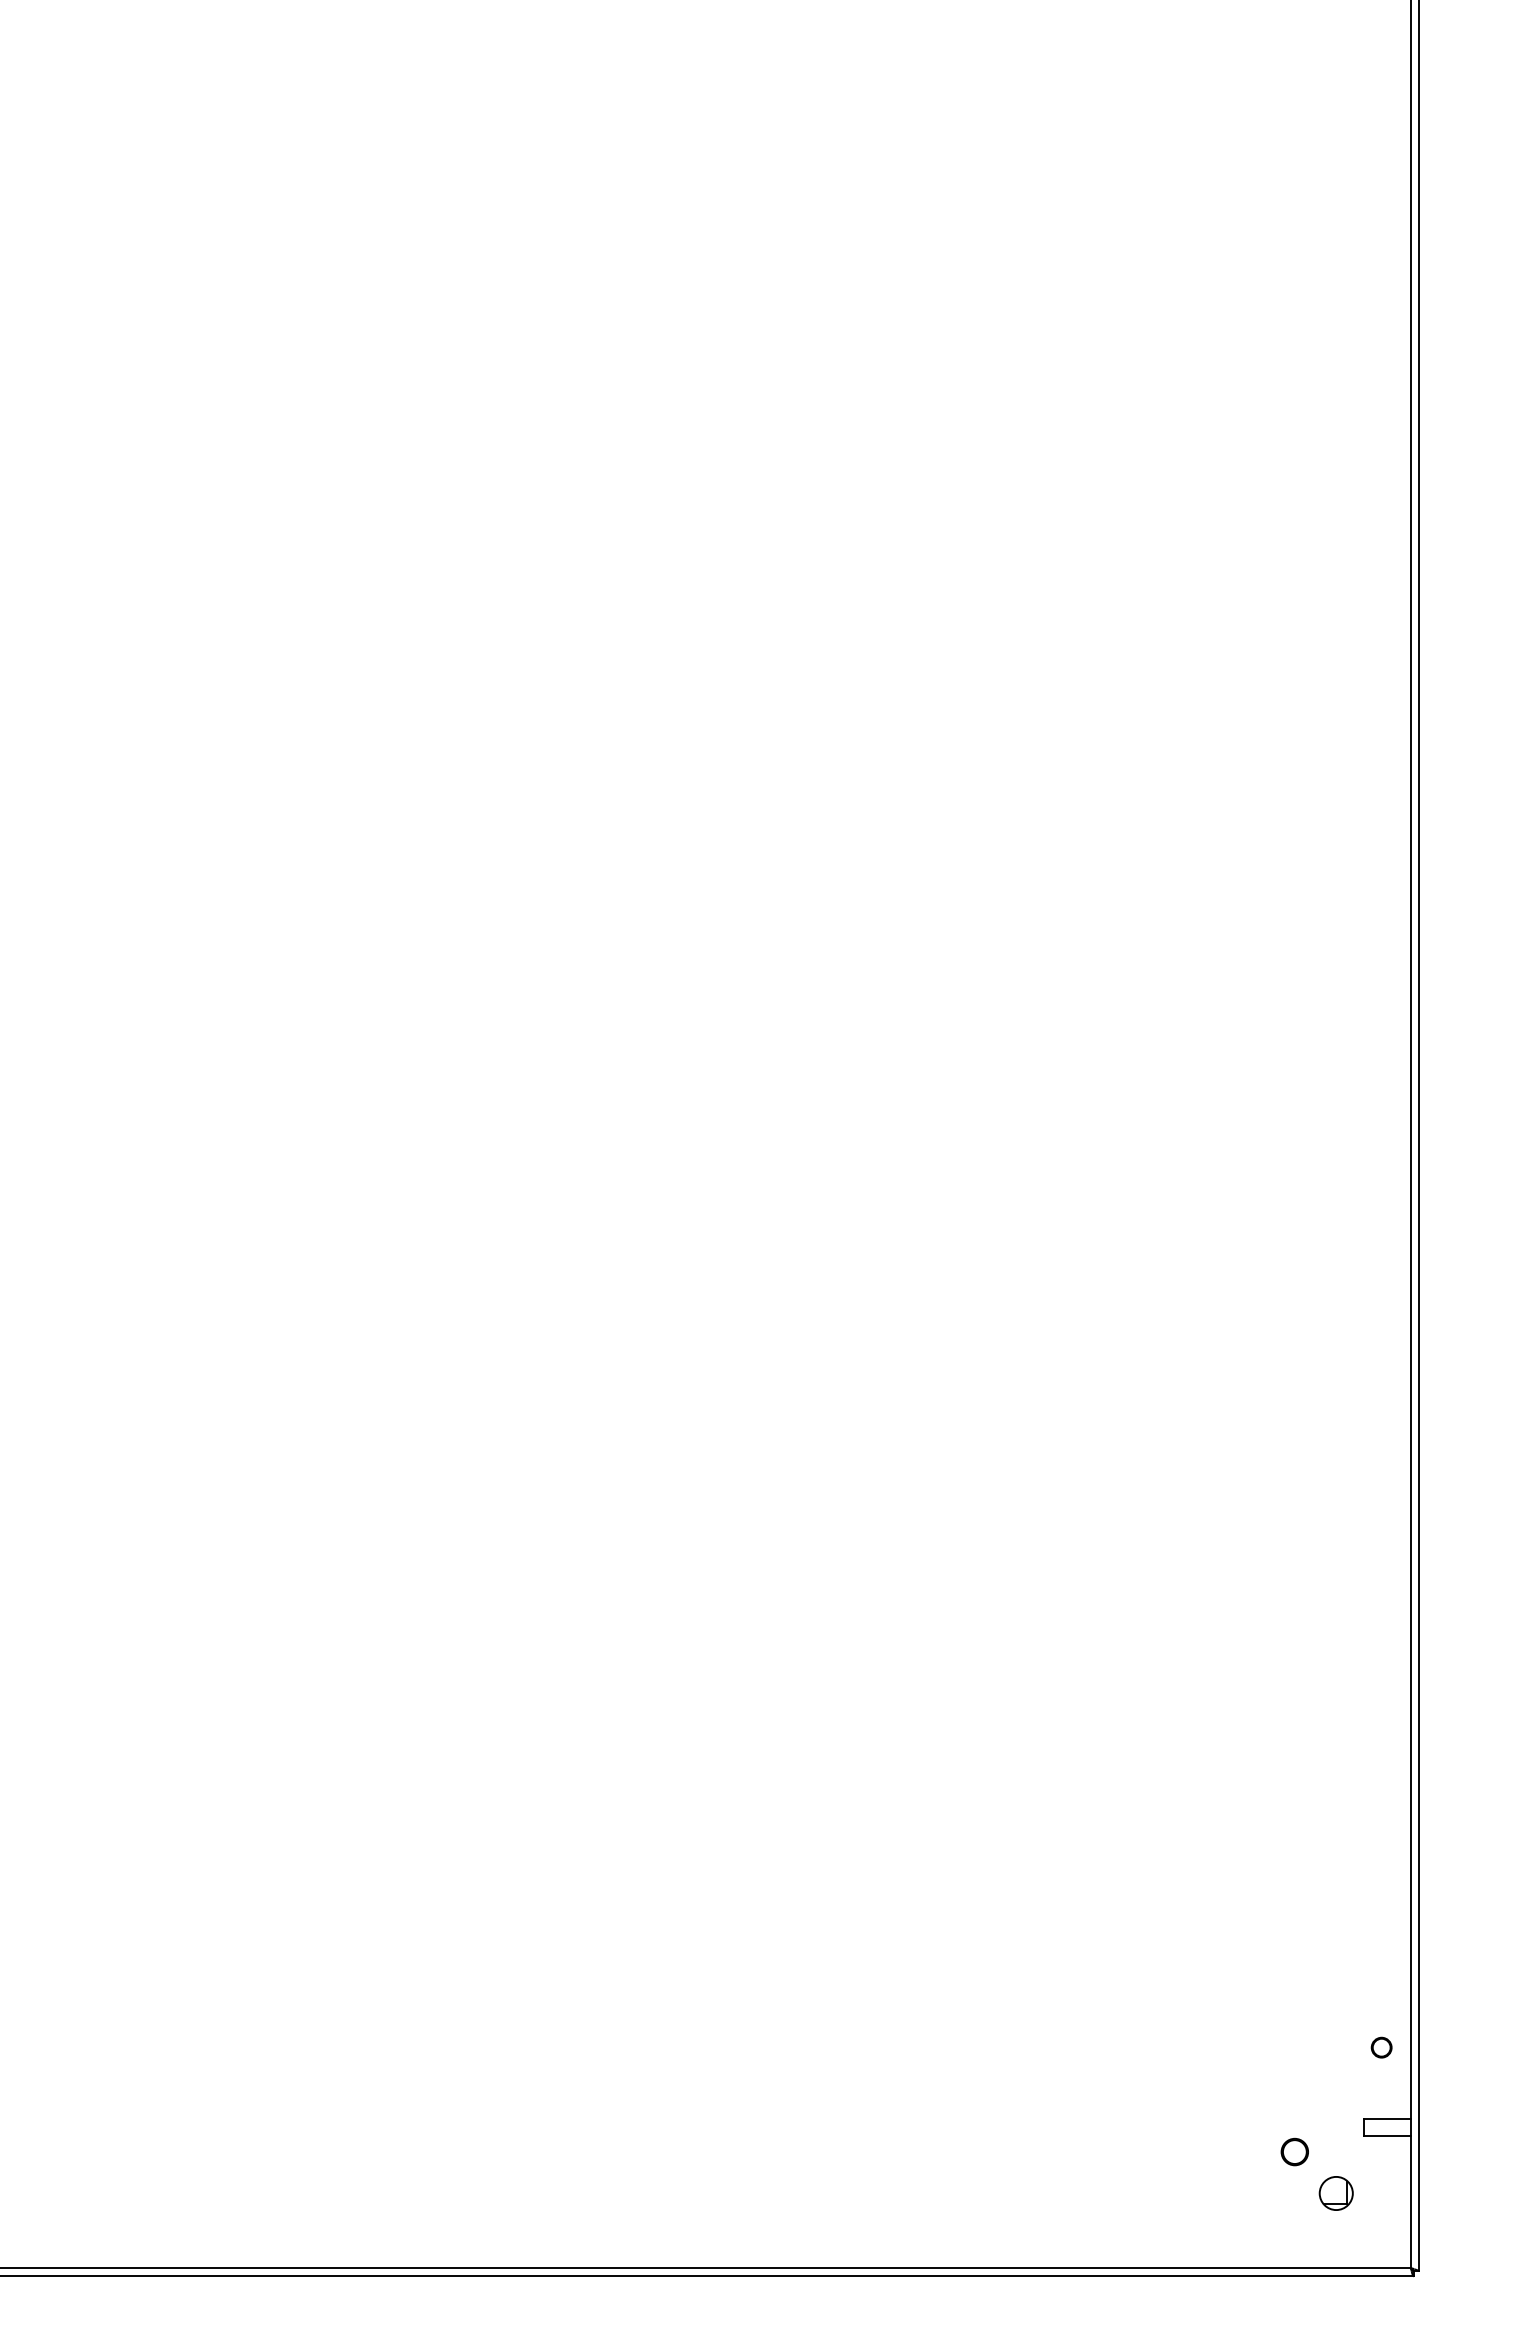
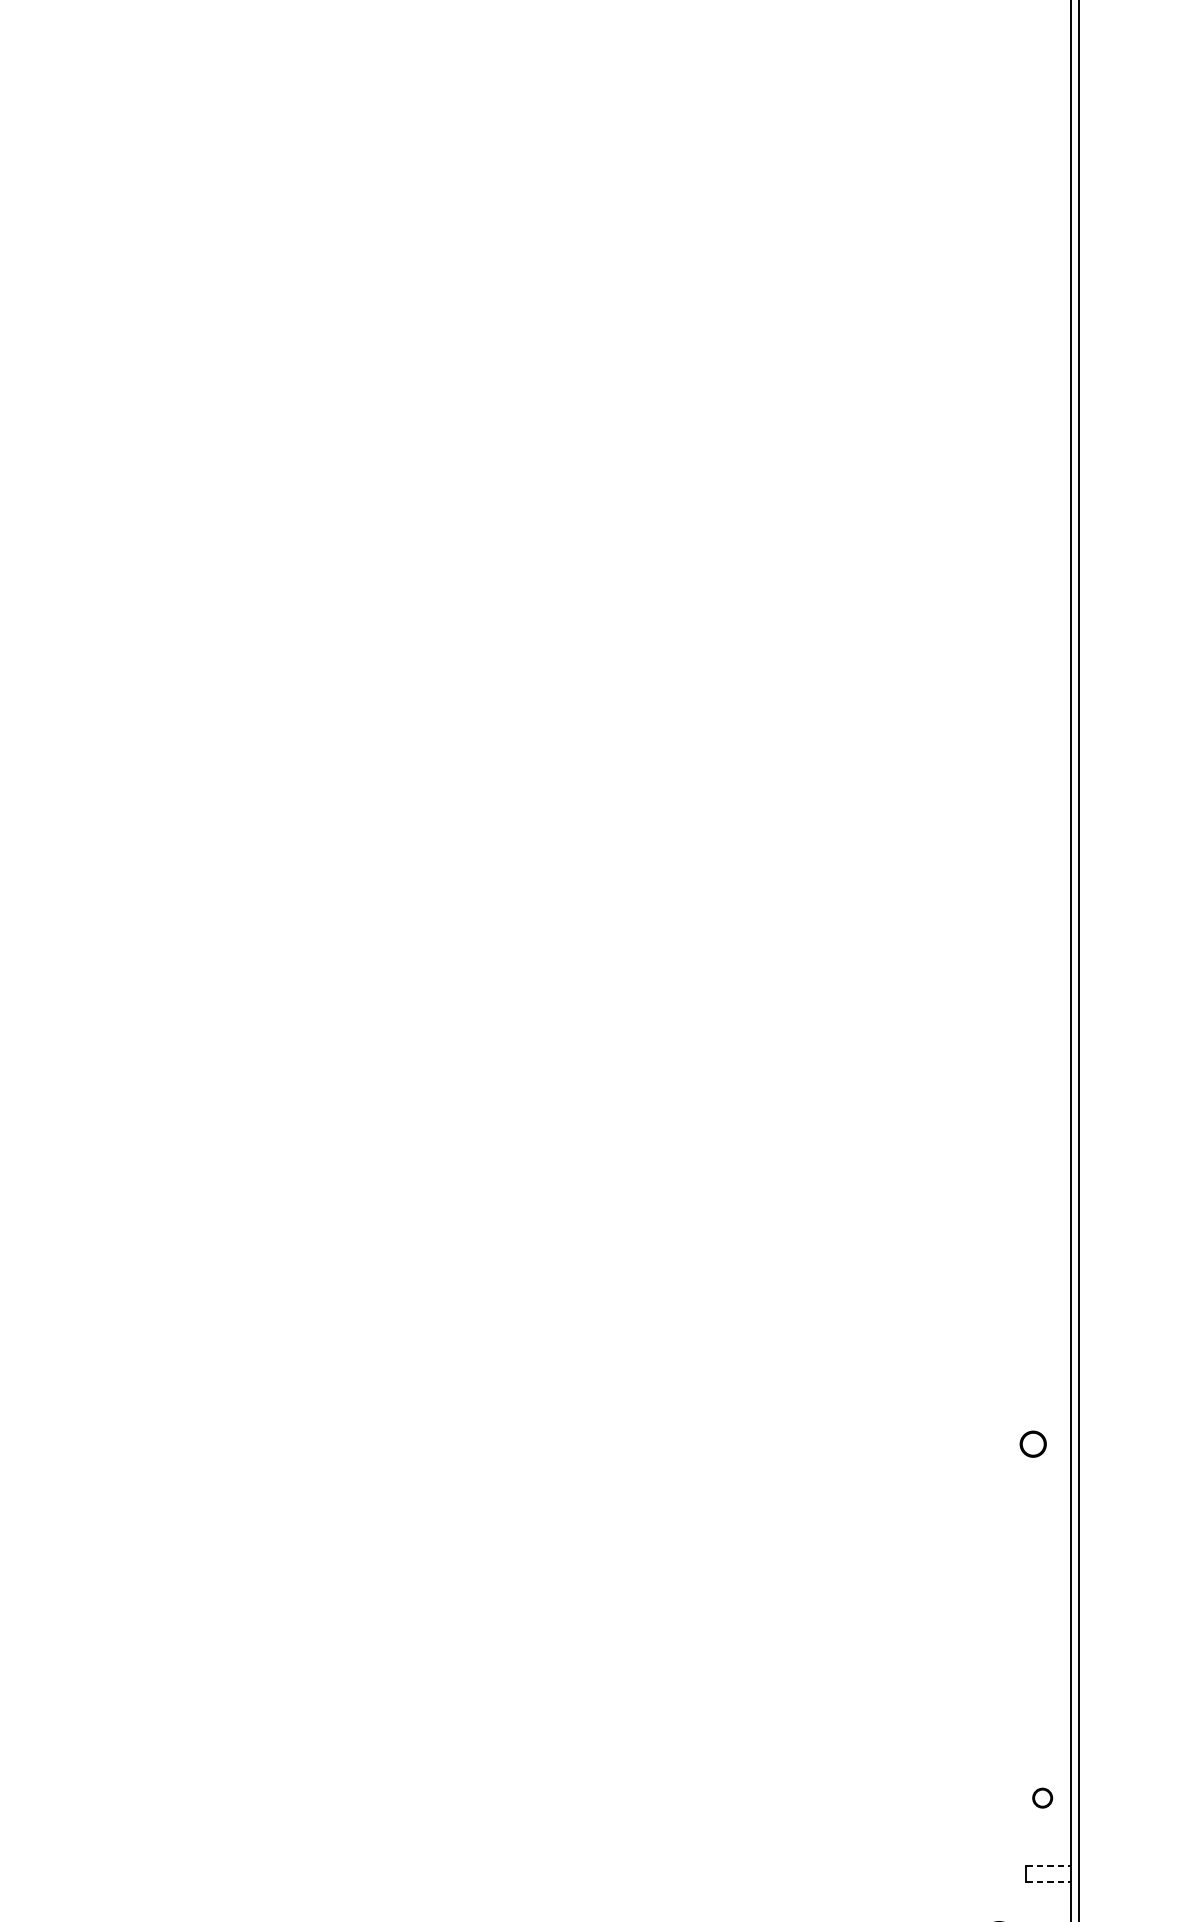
line: (1388, 2118) -> (1049, 1865), solid -> dashed
line: (1388, 2135) -> (1049, 1882), solid -> dashed
part: (1294, 2151) -> (1032, 1443), moved

